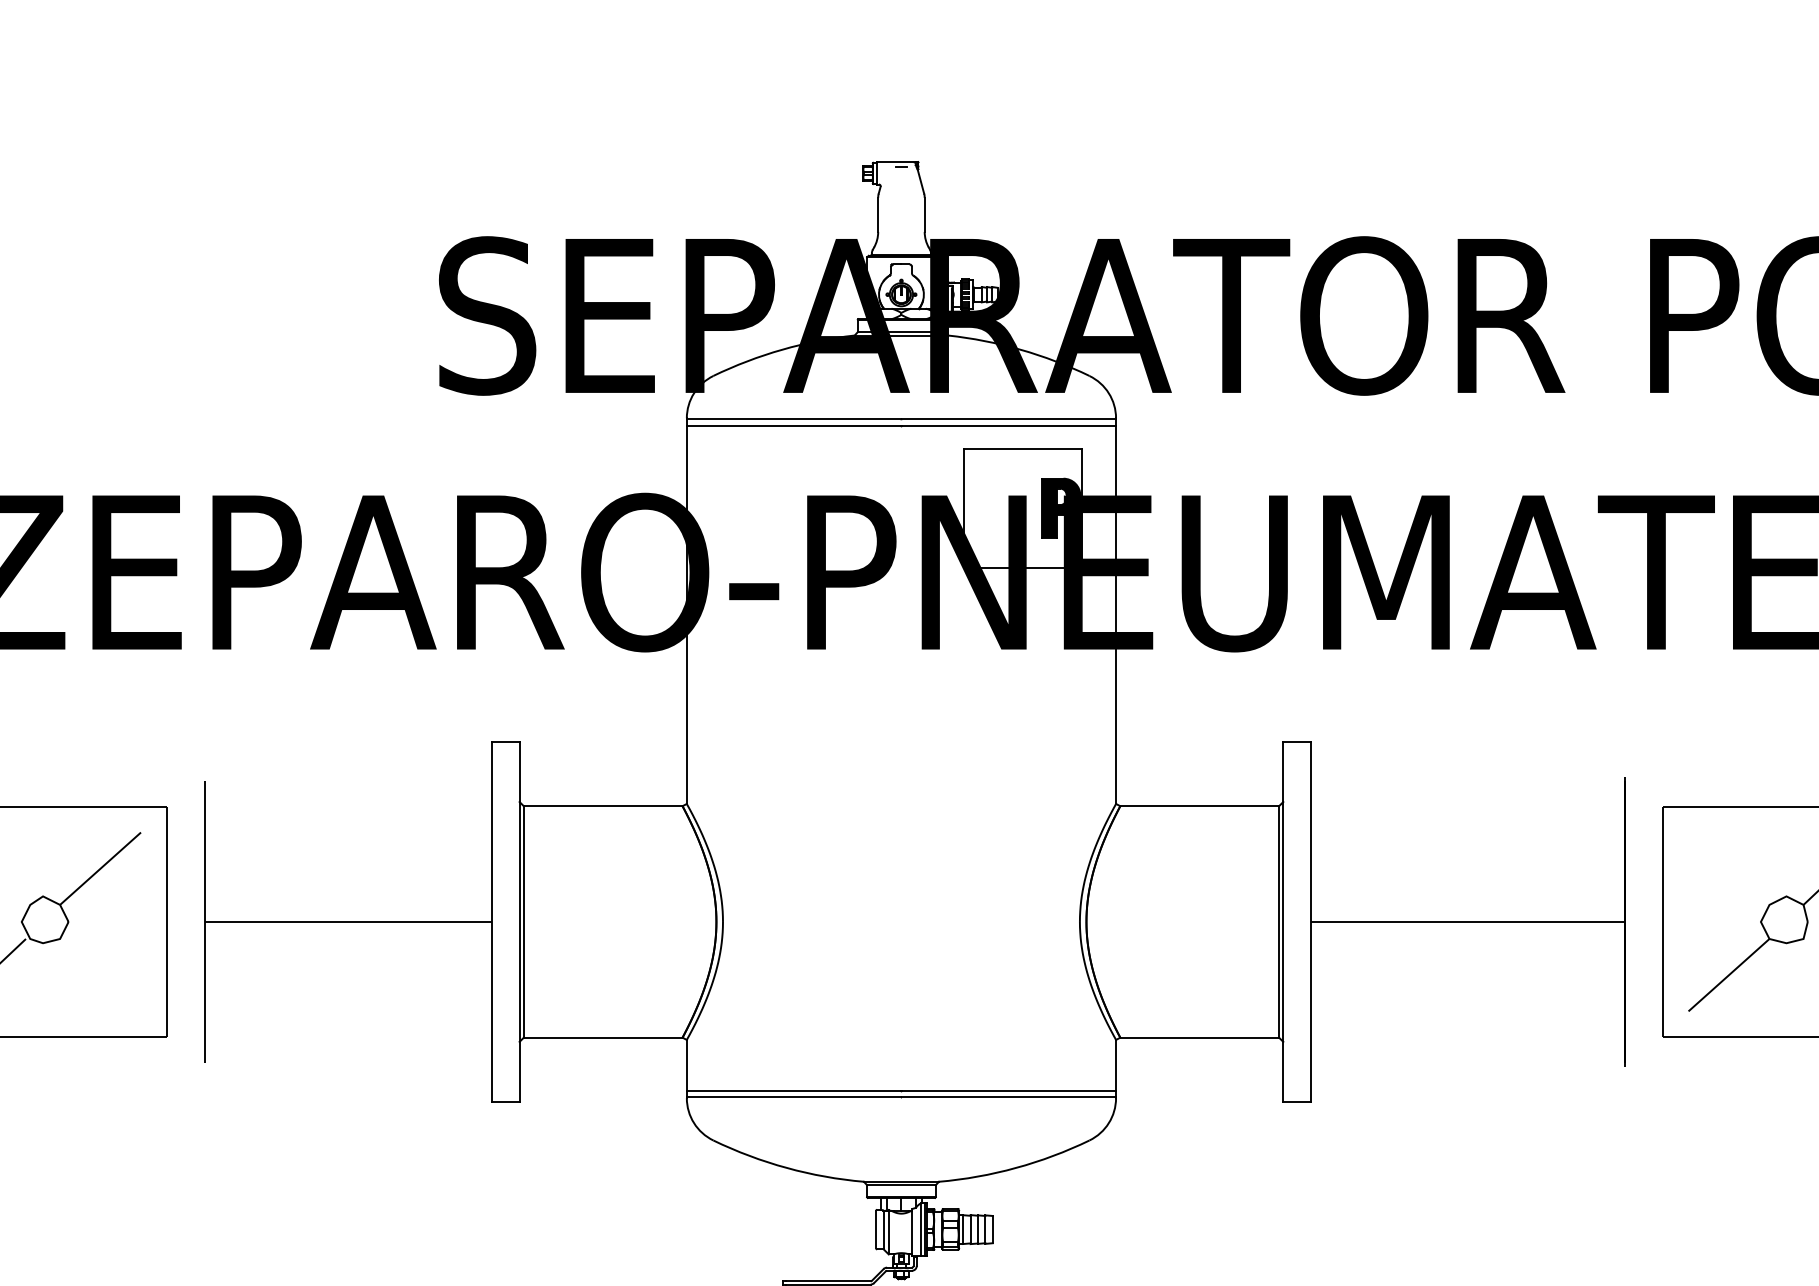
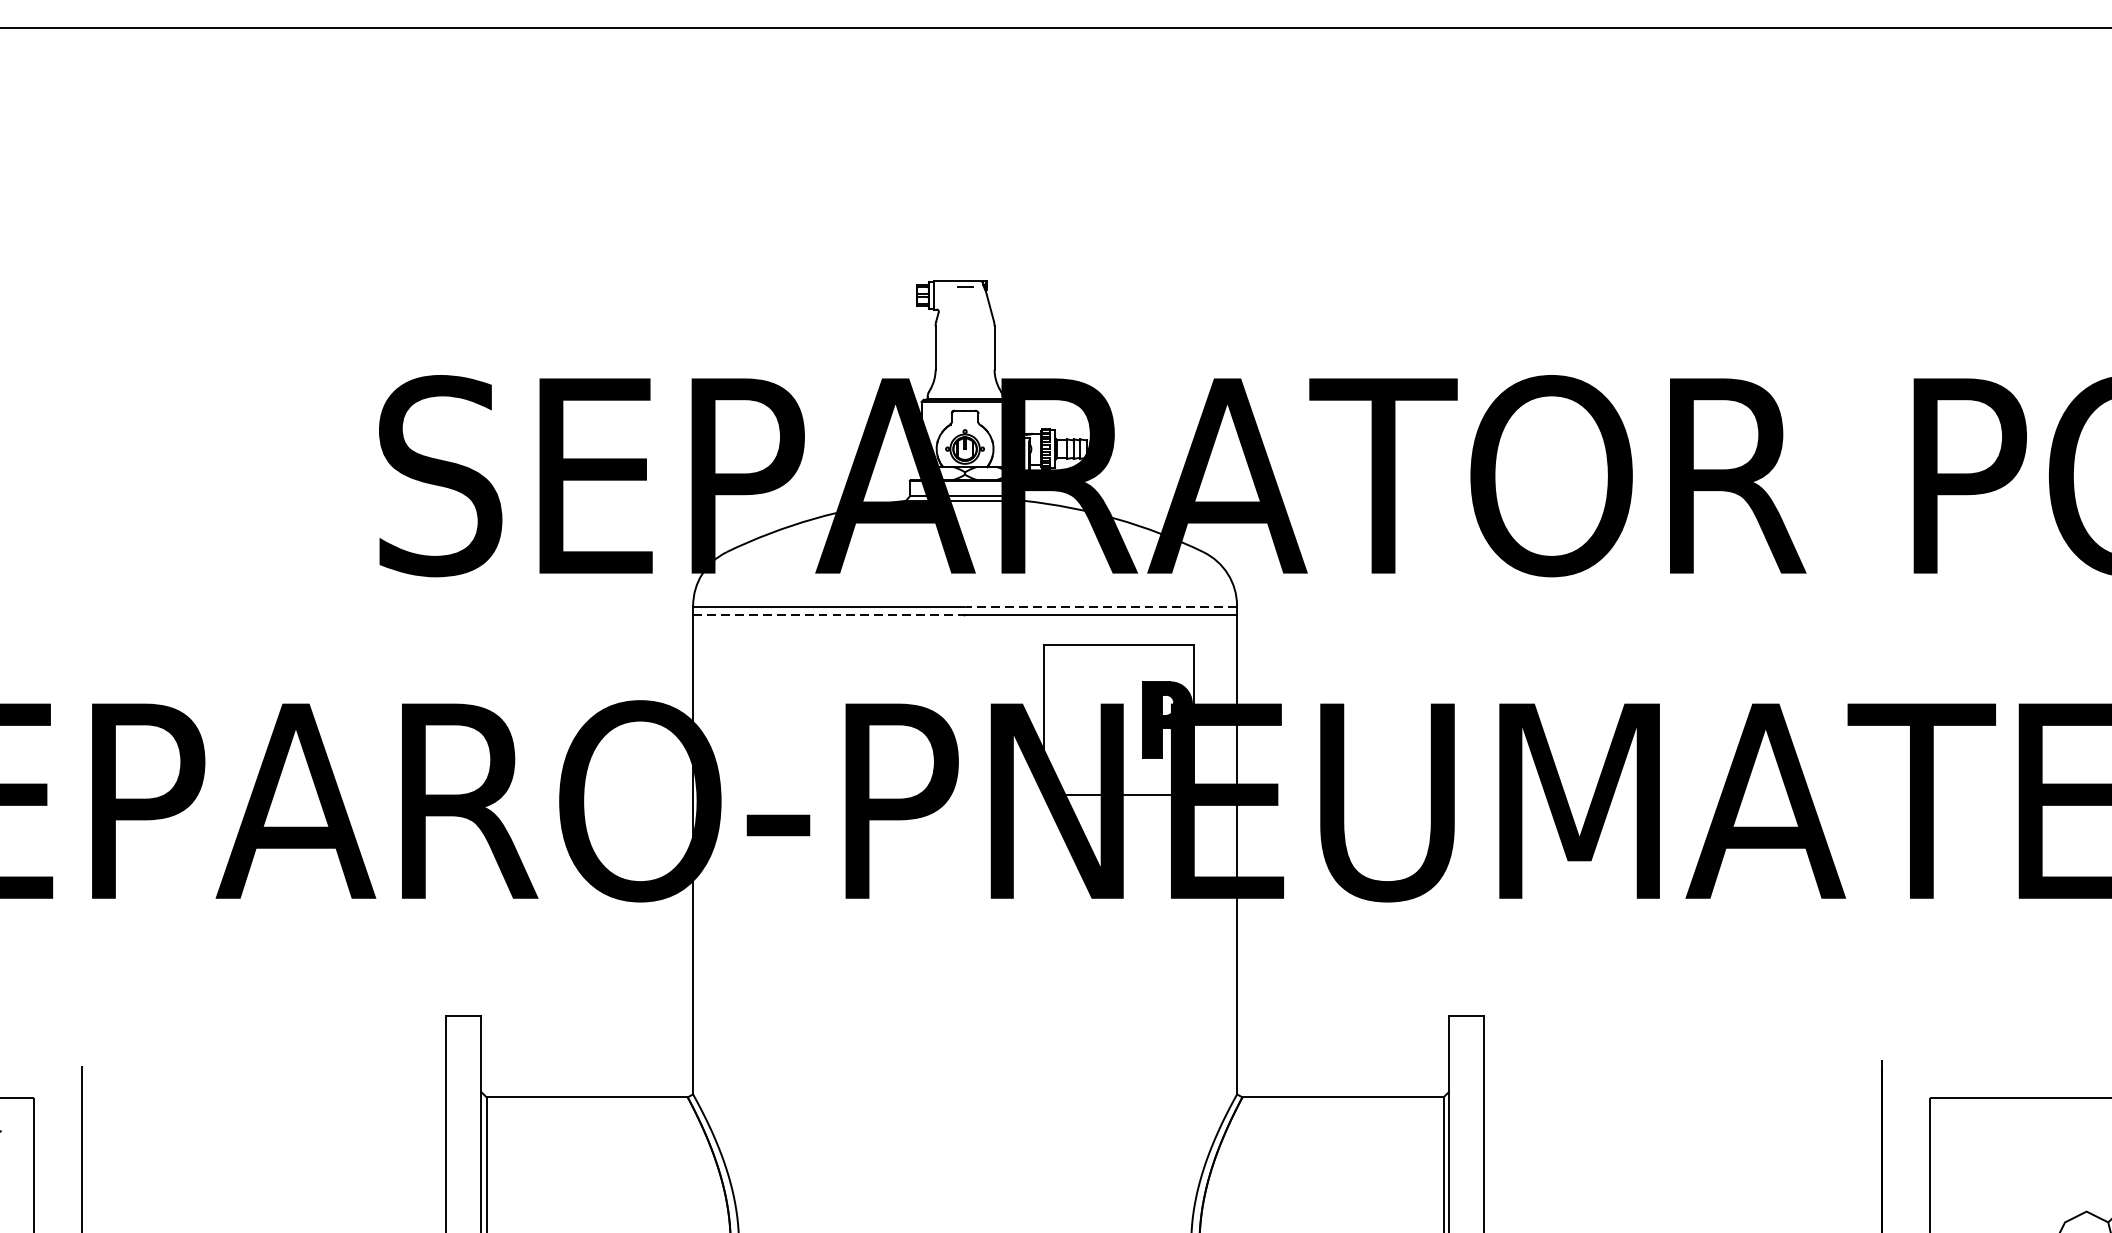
line: (1008, 419) -> (1100, 607), solid -> dashed
line: (794, 425) -> (829, 614), solid -> dashed

